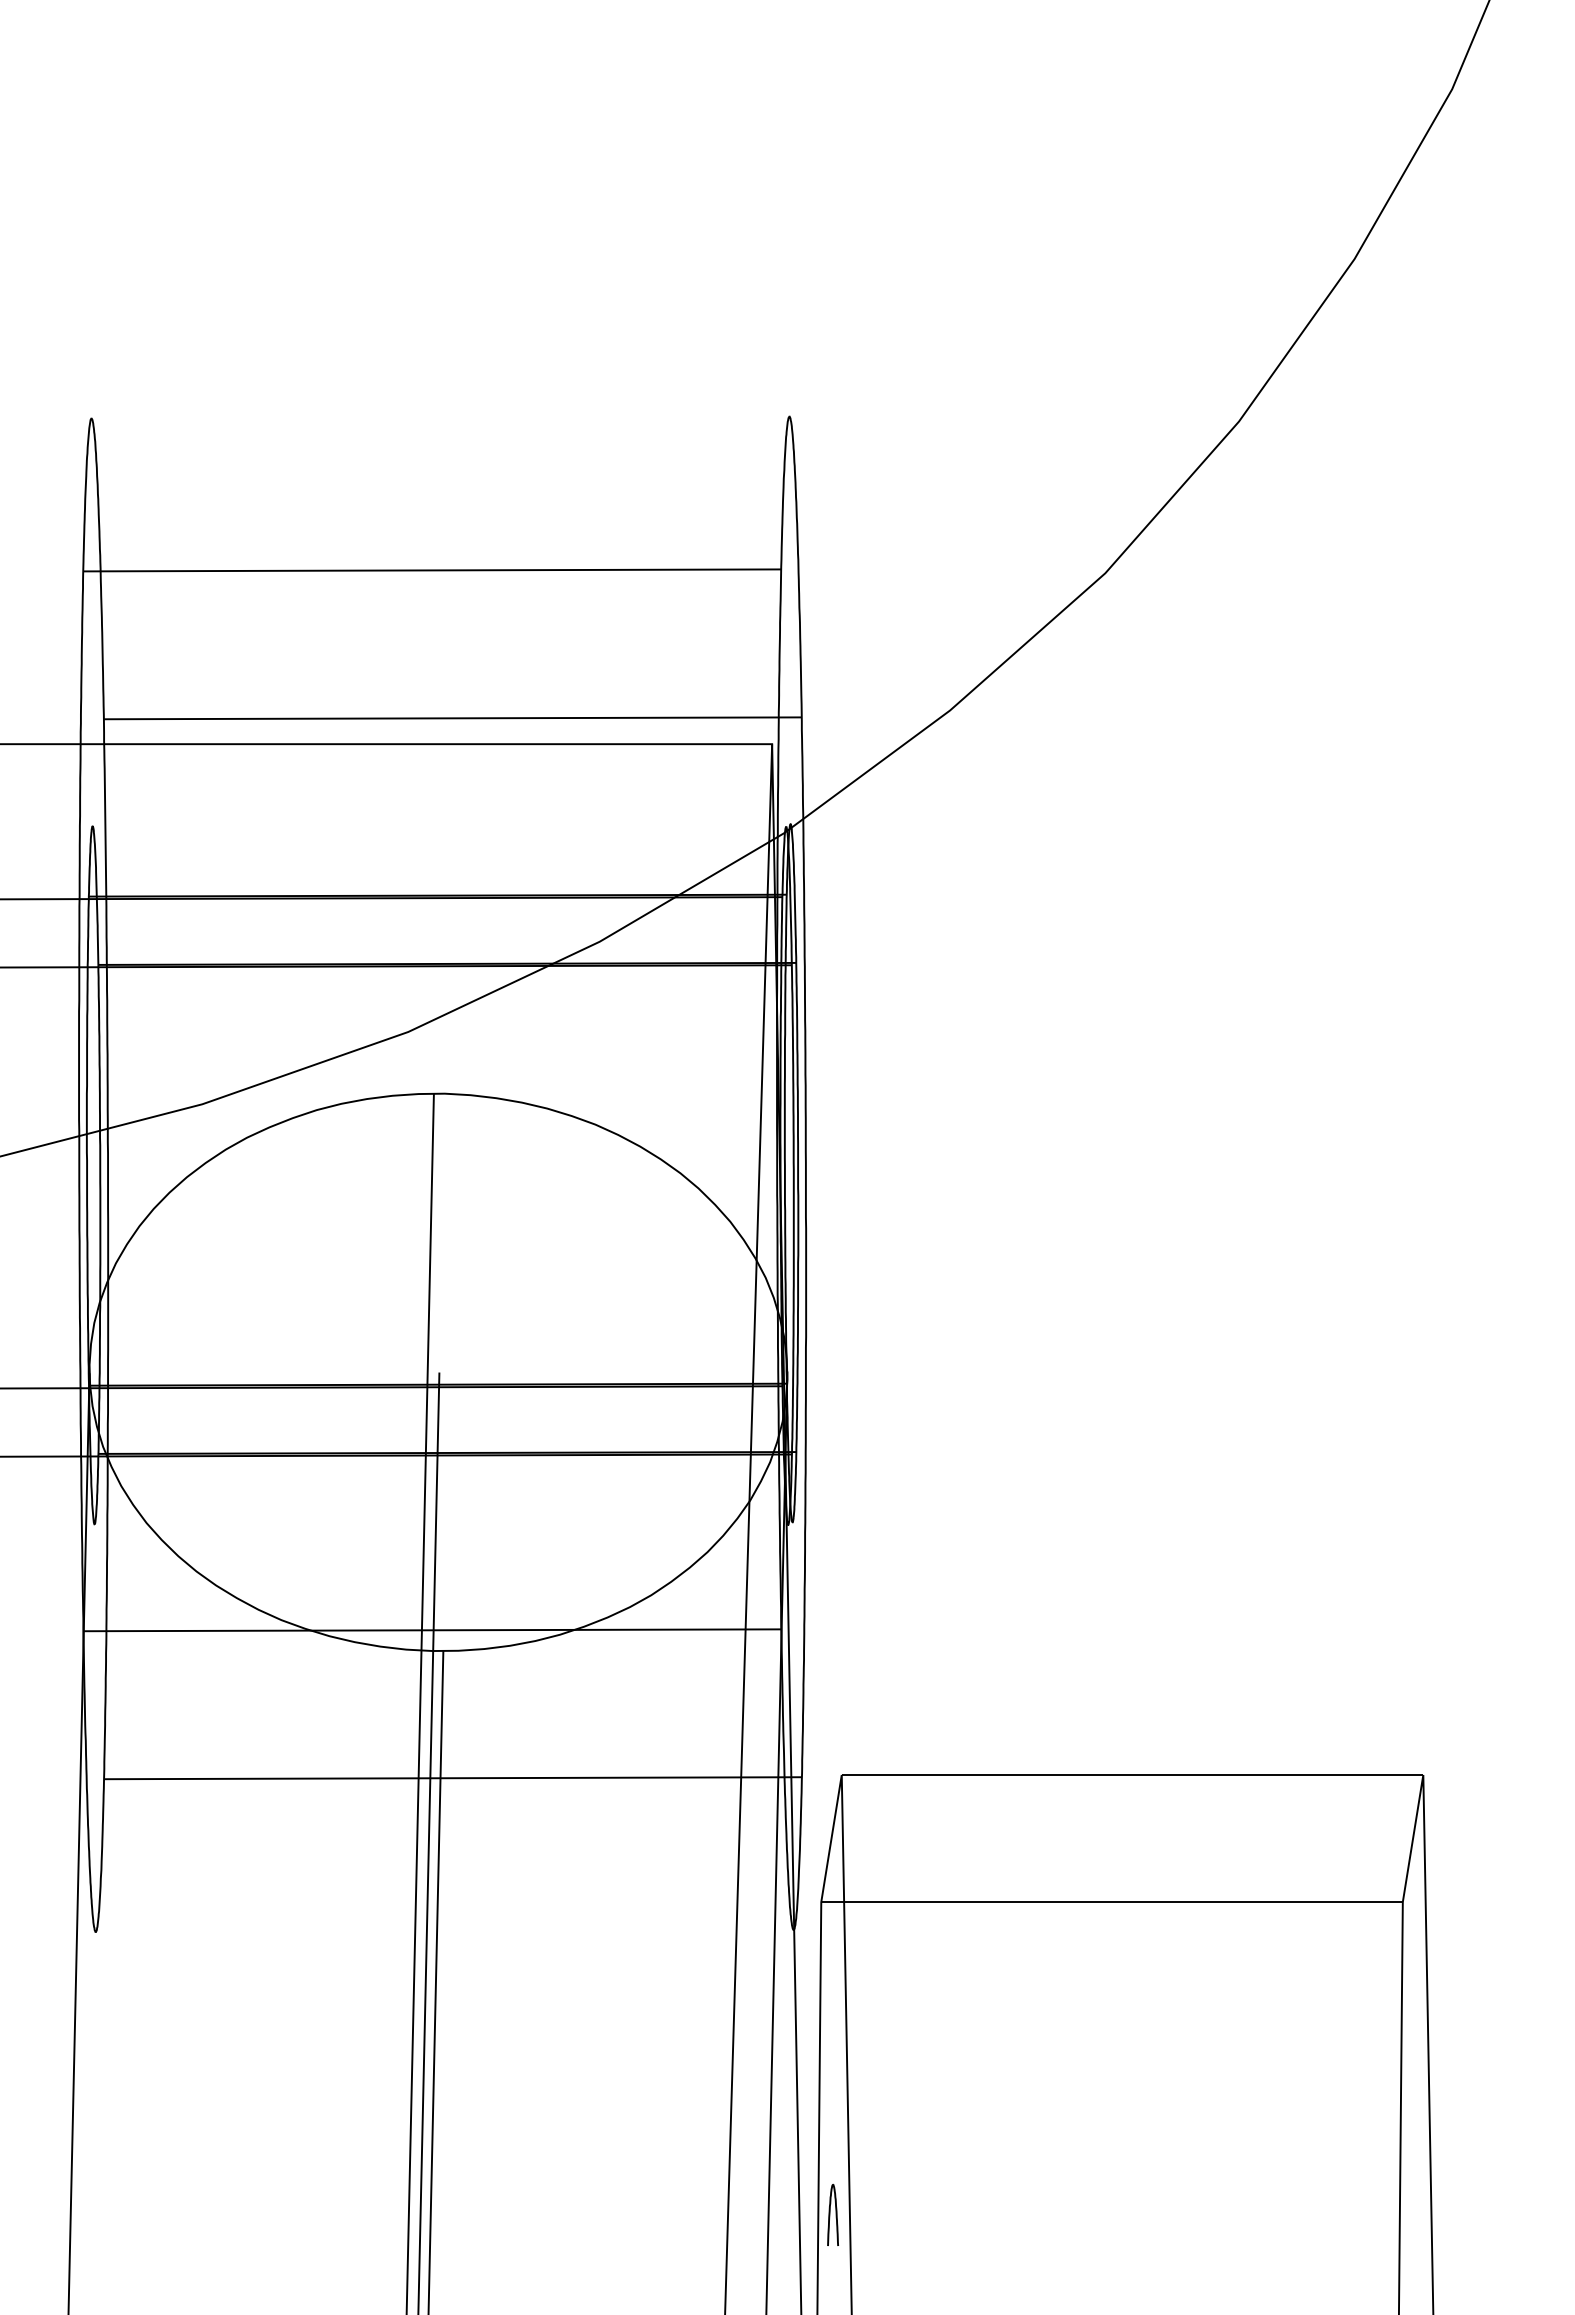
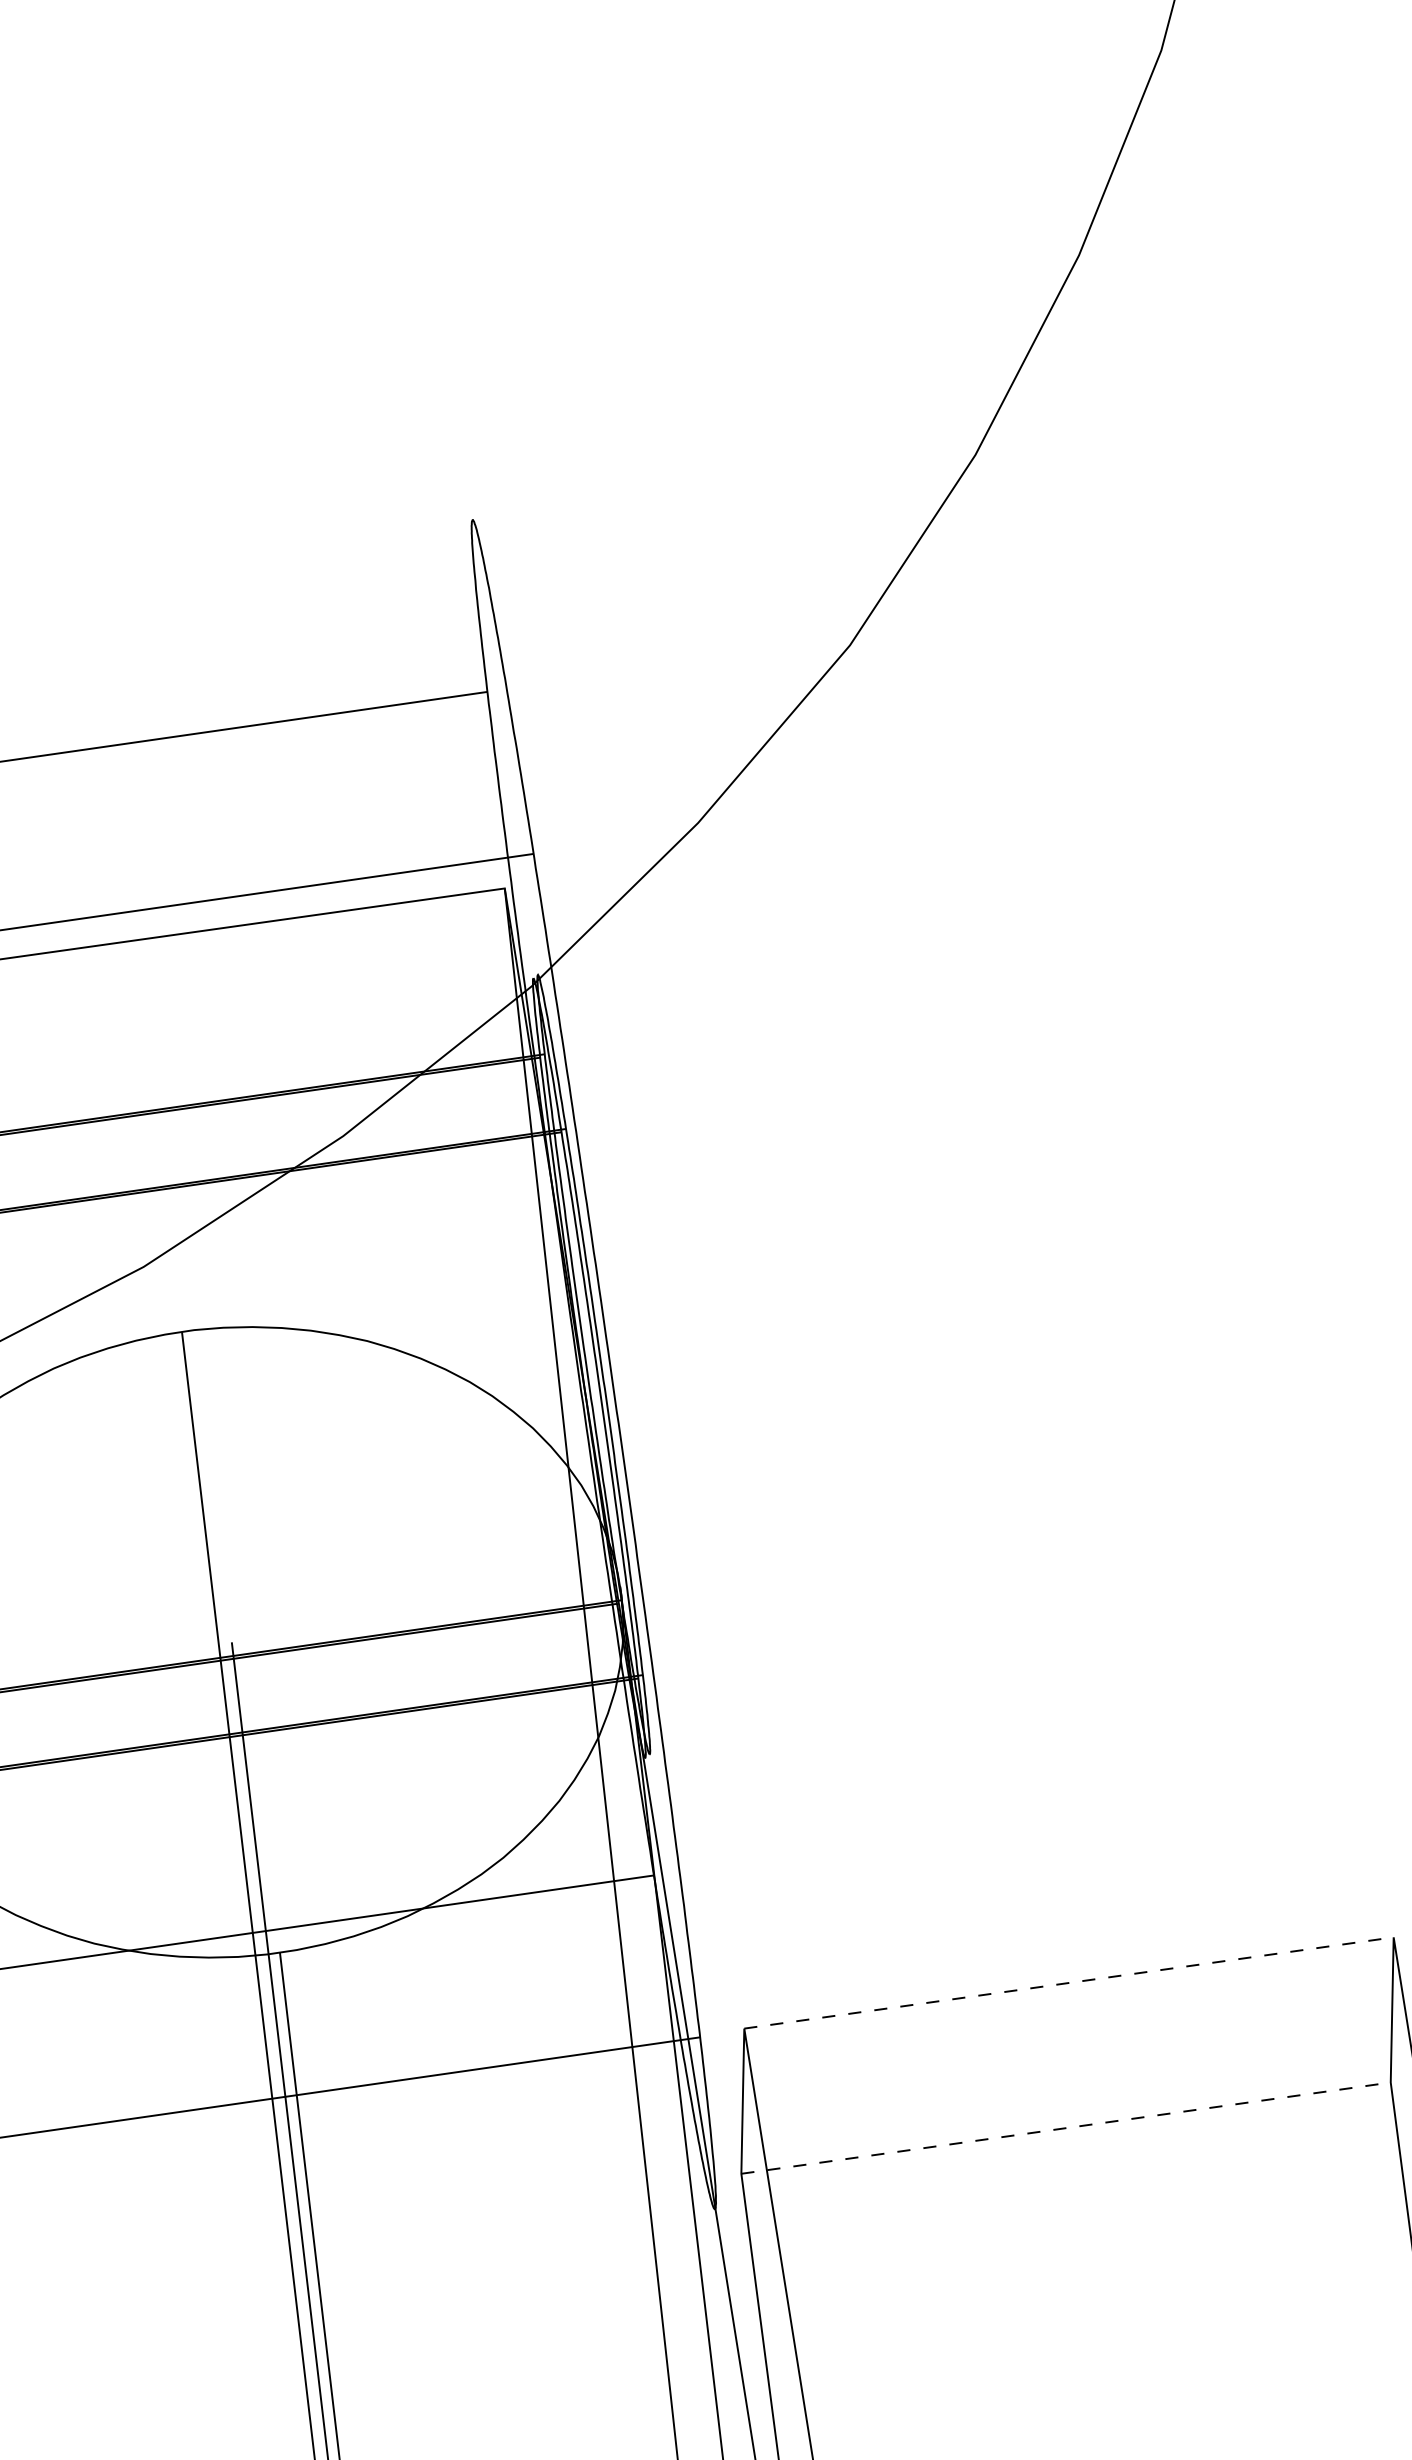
line: (1132, 1775) -> (1069, 1983), solid -> dashed
line: (1112, 1902) -> (1066, 2128), solid -> dashed

